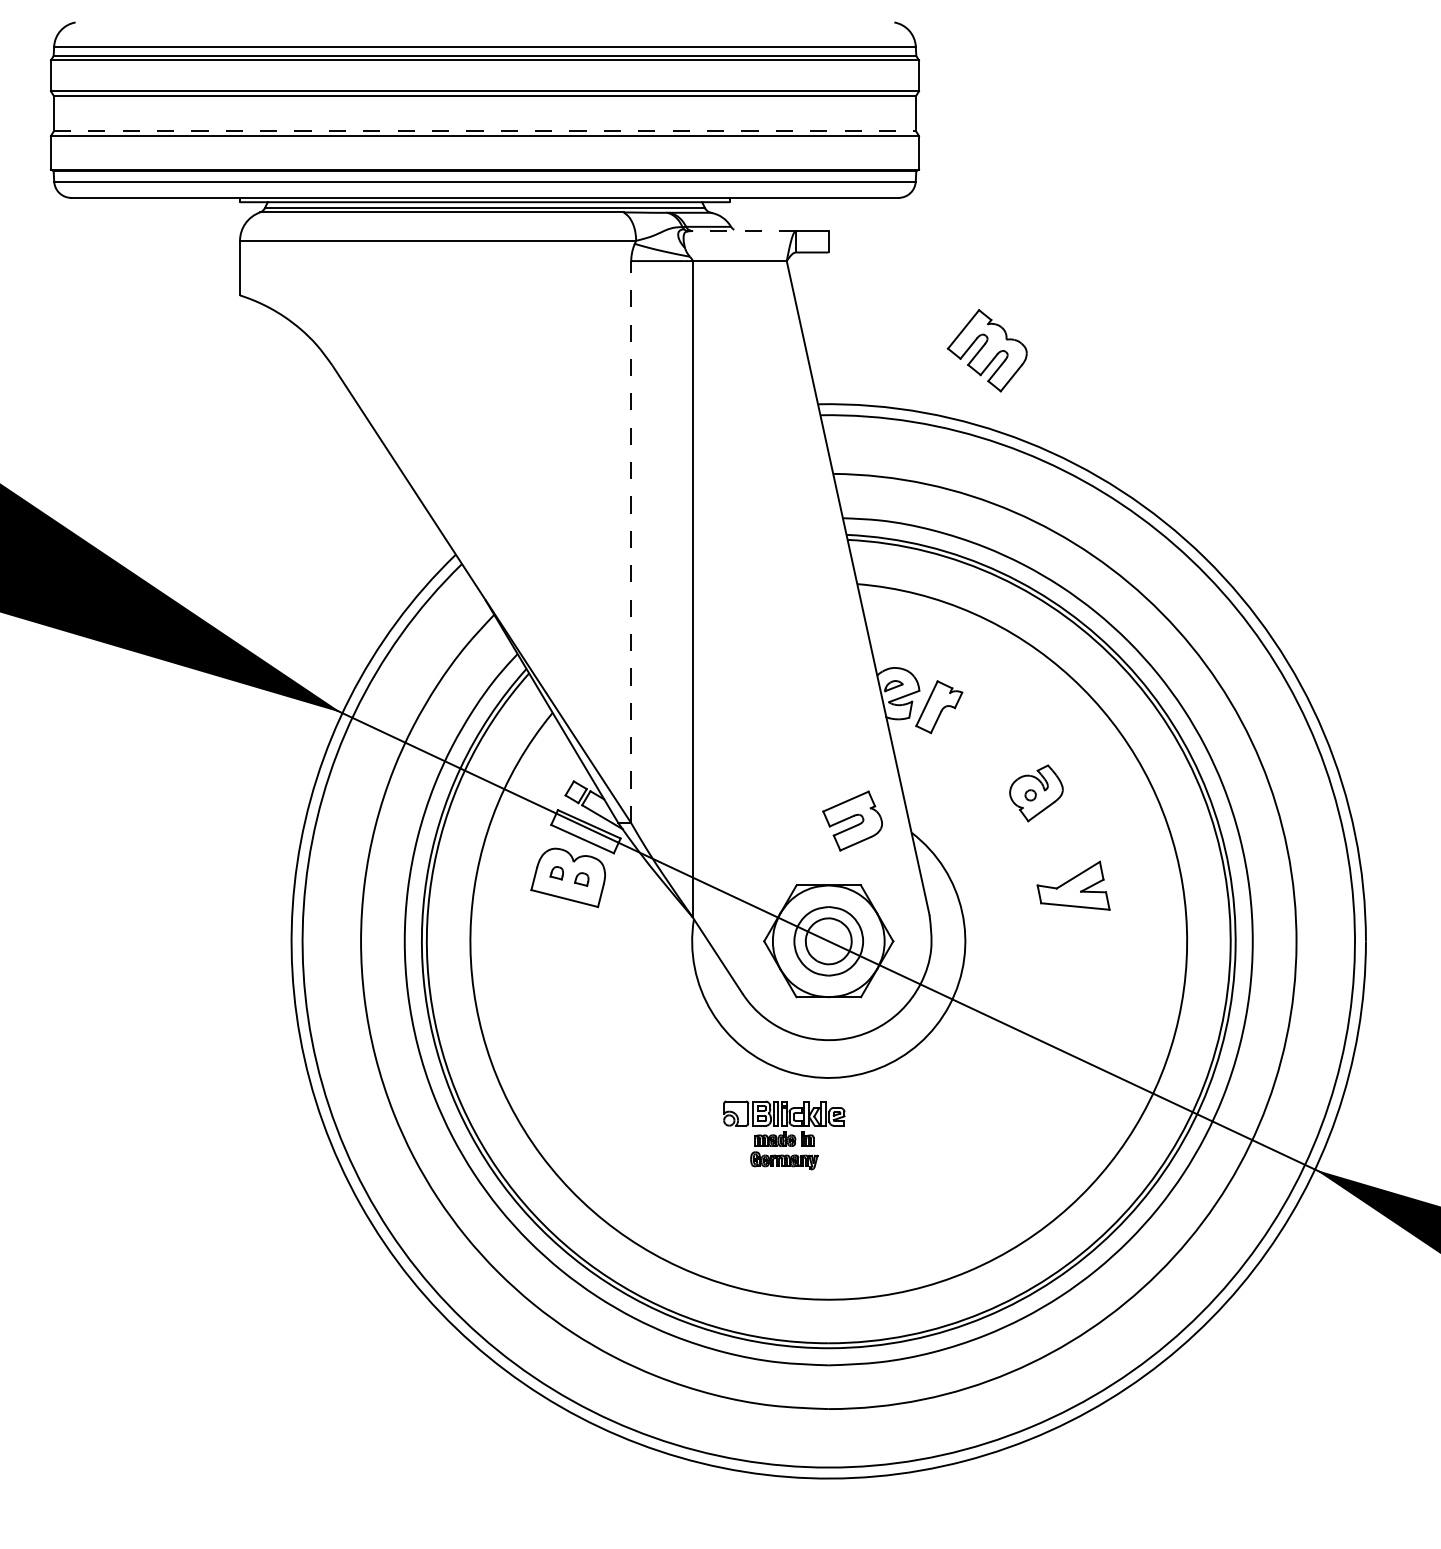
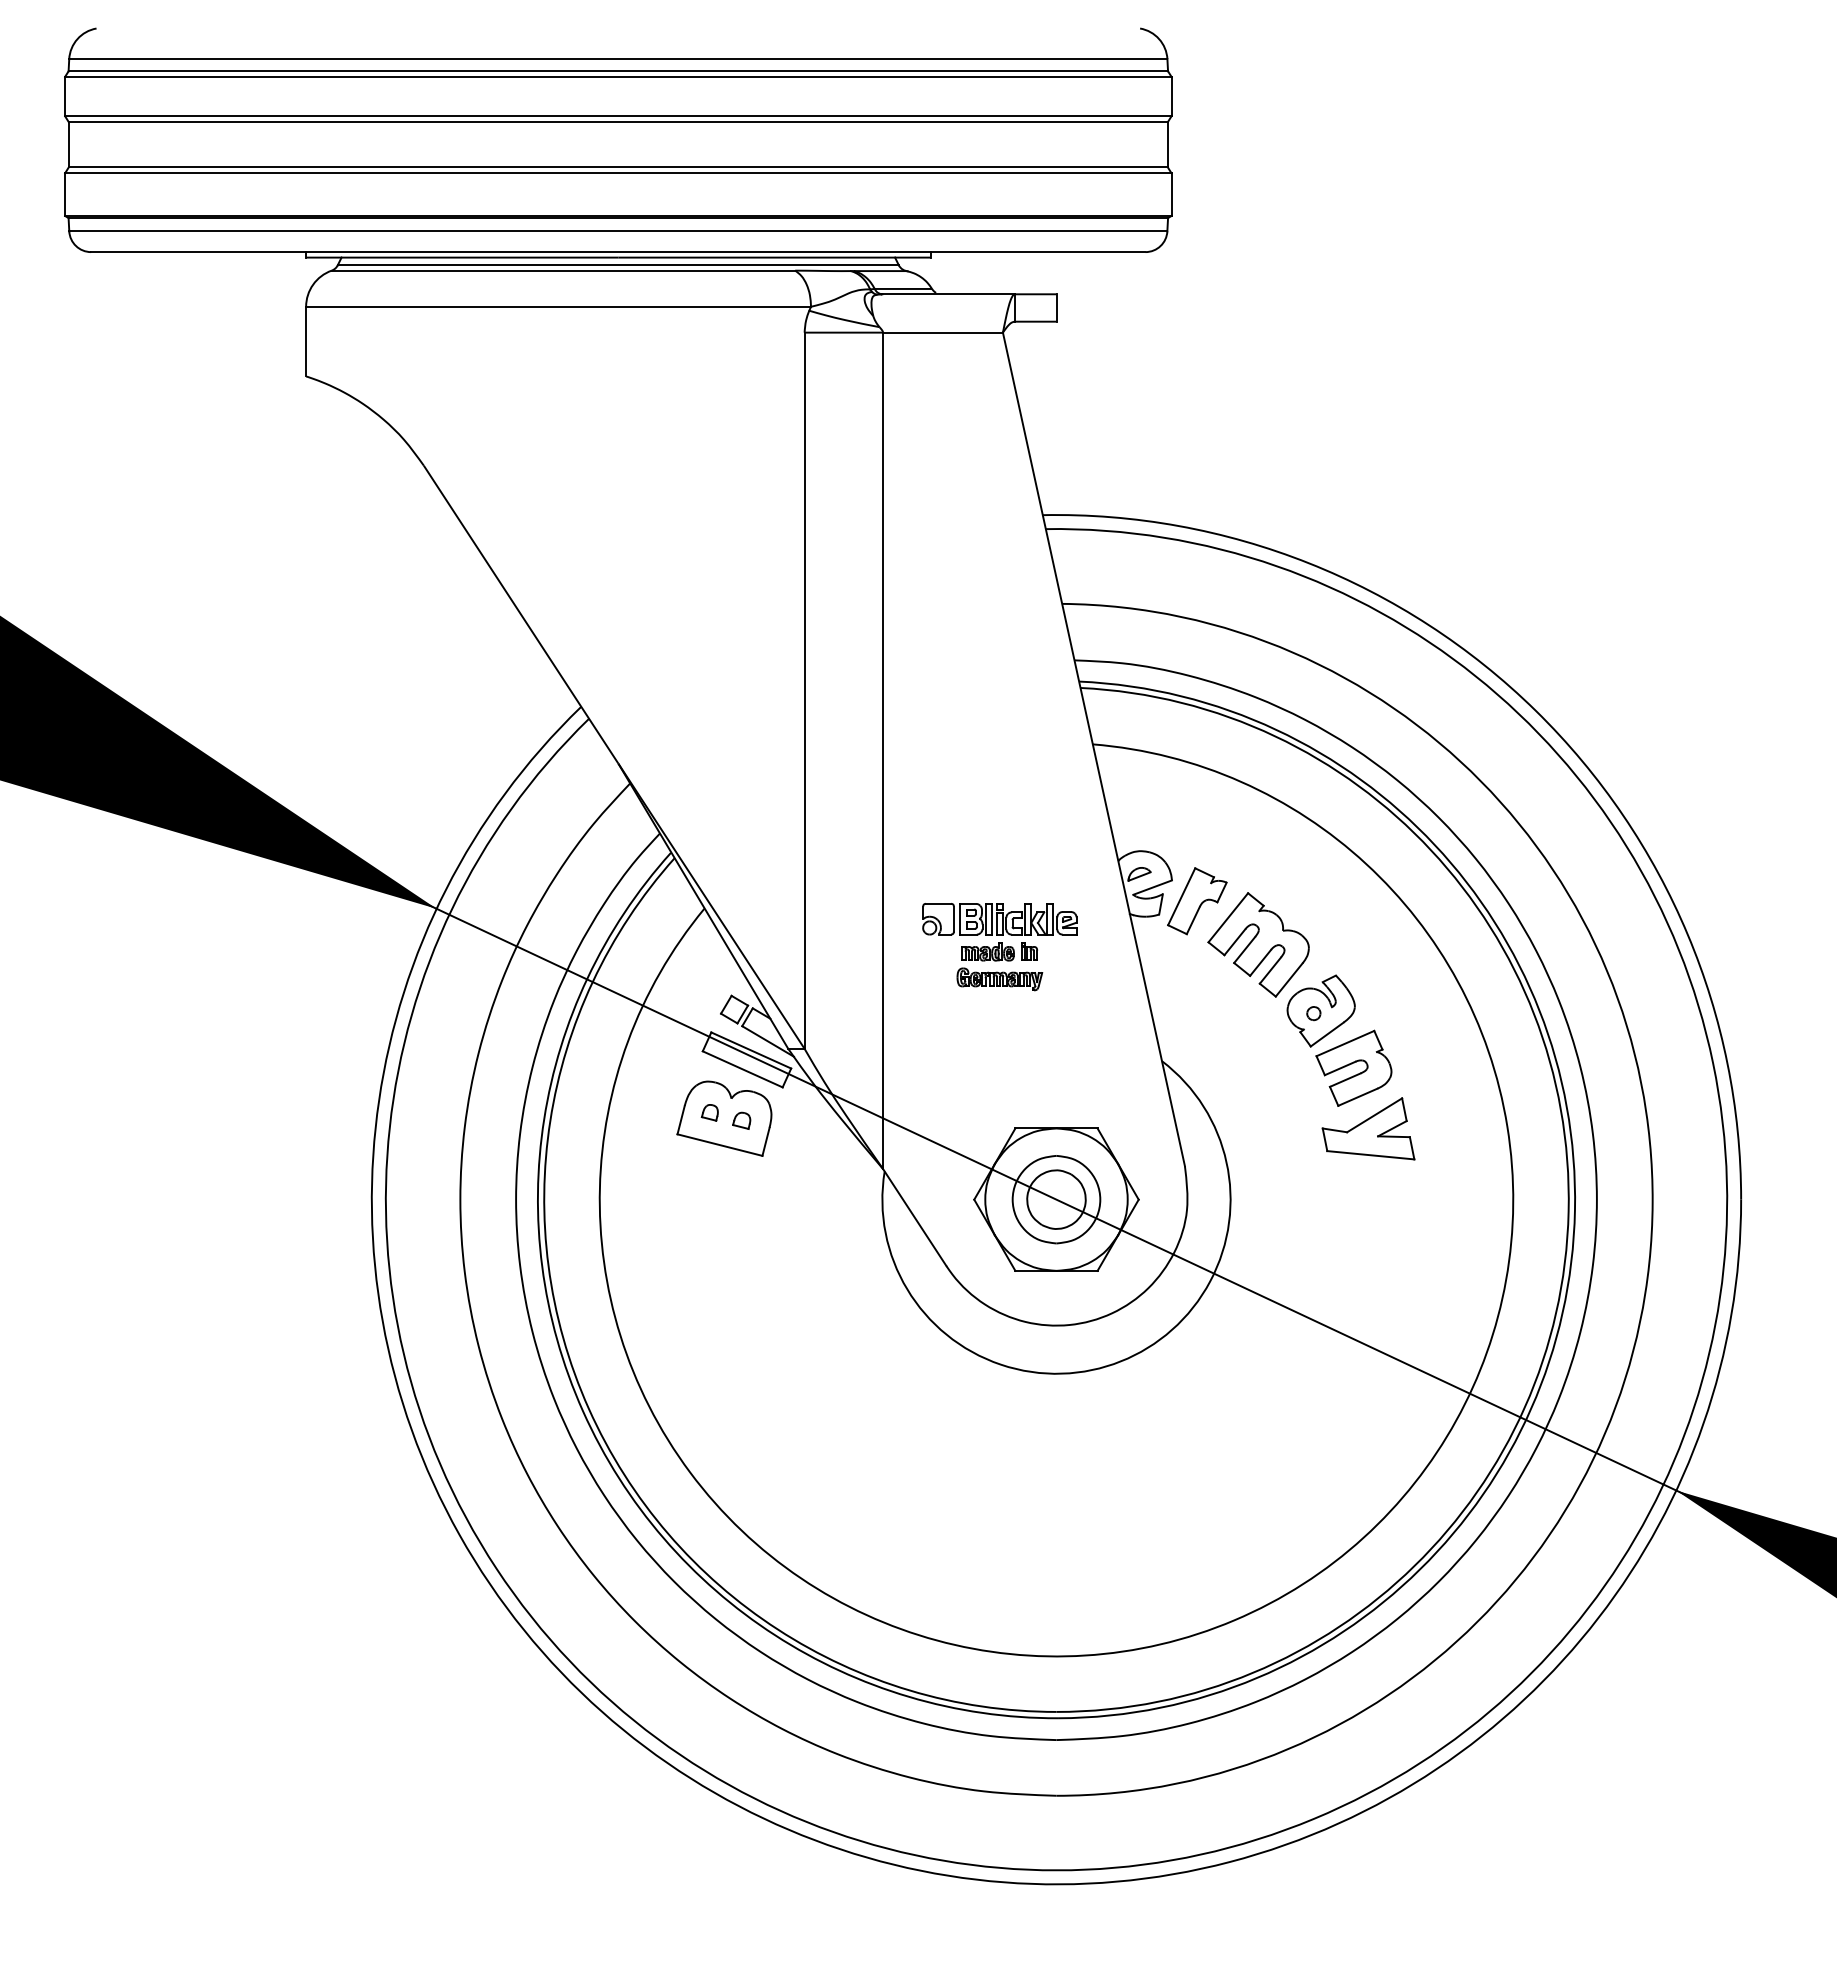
line: (485, 131) -> (618, 167), dashed -> solid
line: (744, 231) -> (948, 294), dashed -> solid
part: (987, 350) -> (1258, 944), moved
line: (631, 541) -> (804, 690), dashed -> solid
part: (852, 820) -> (1353, 1067), moved
part: (784, 1135) -> (999, 947), moved

